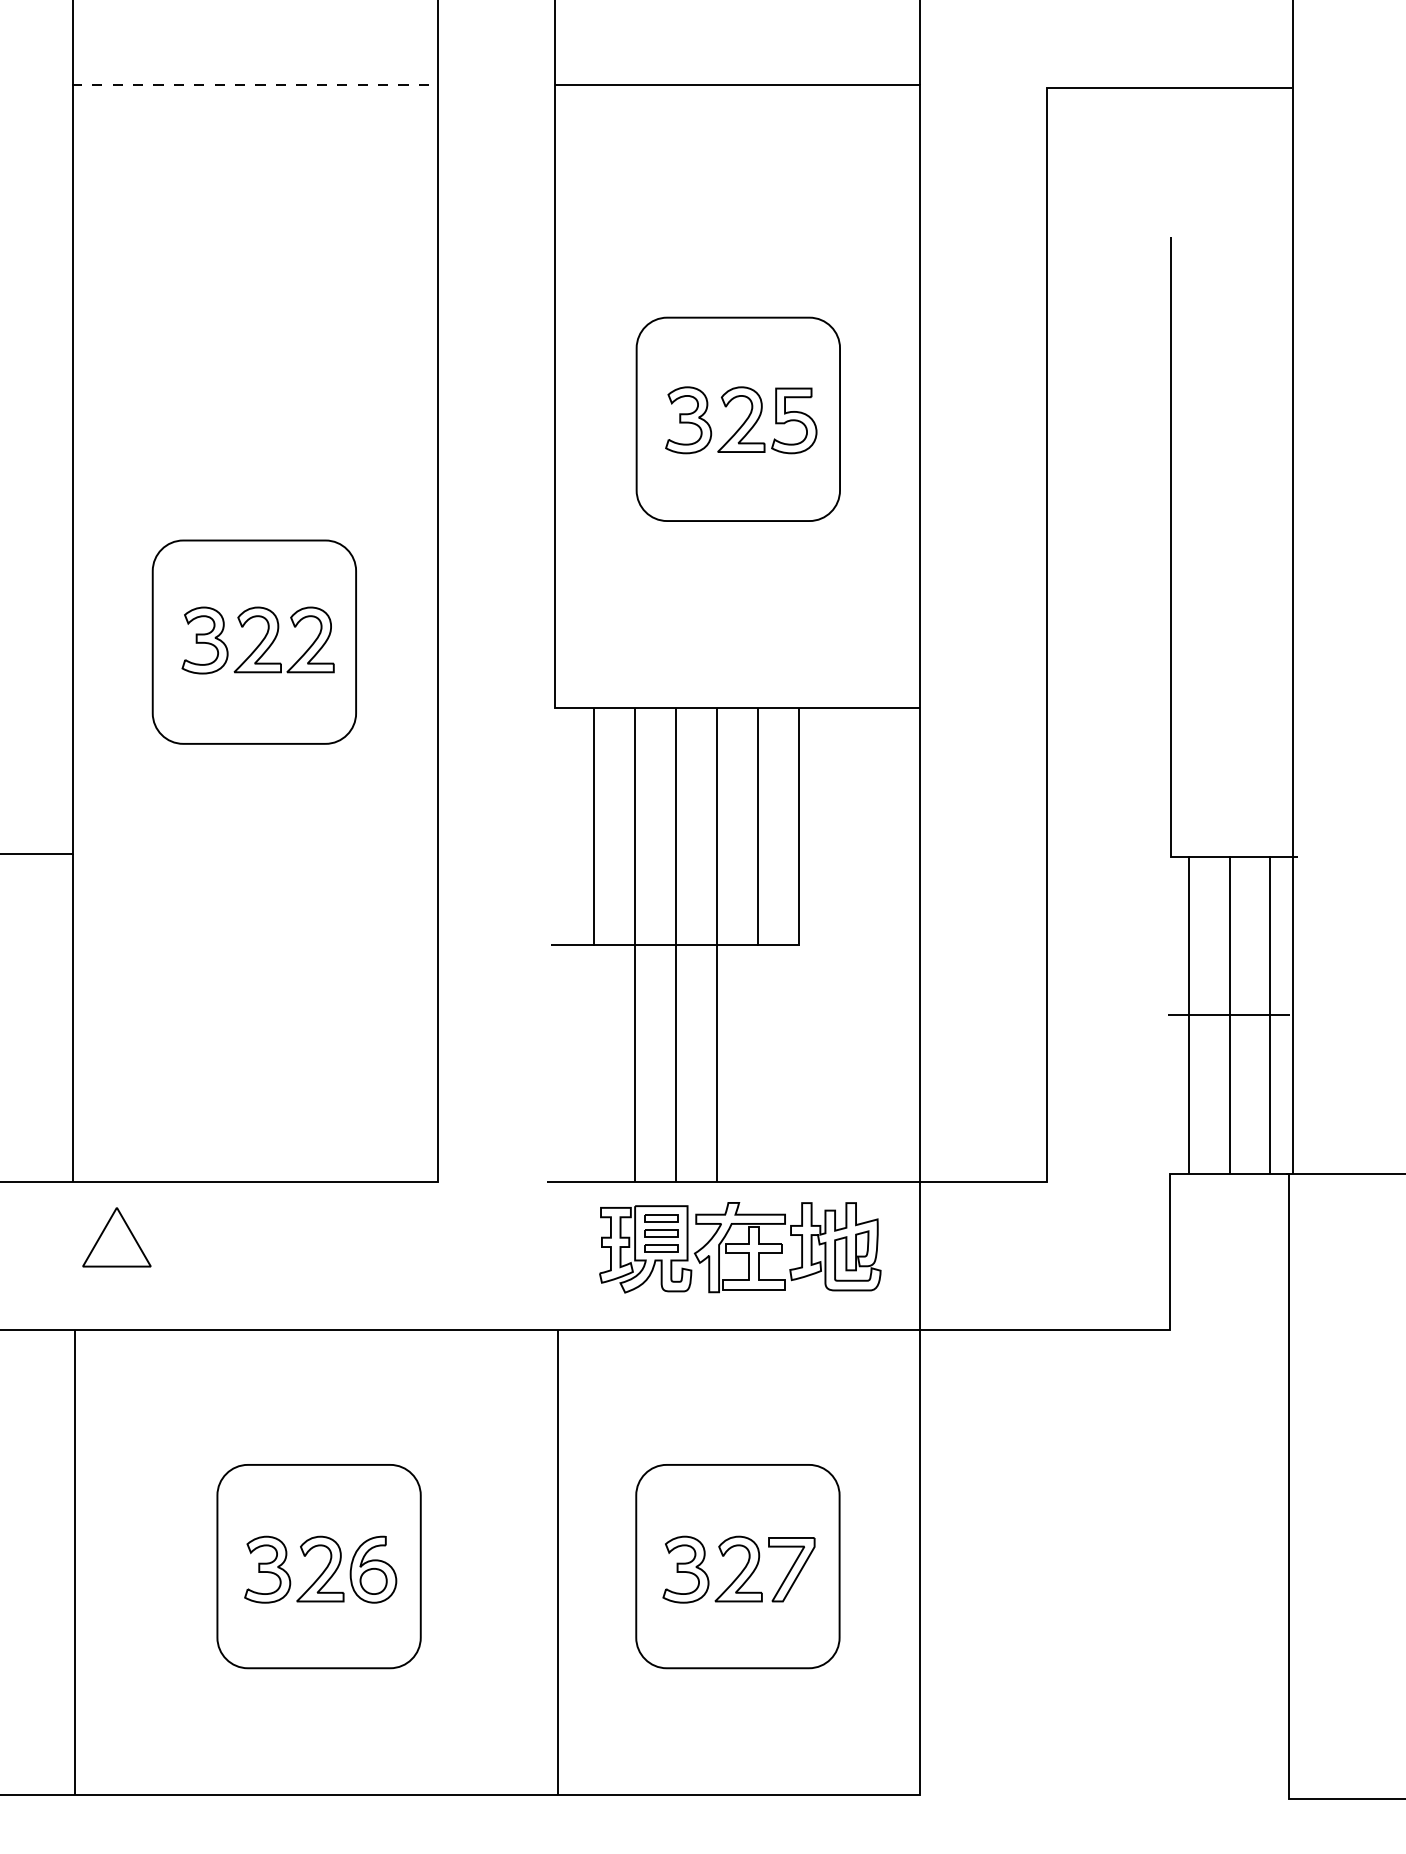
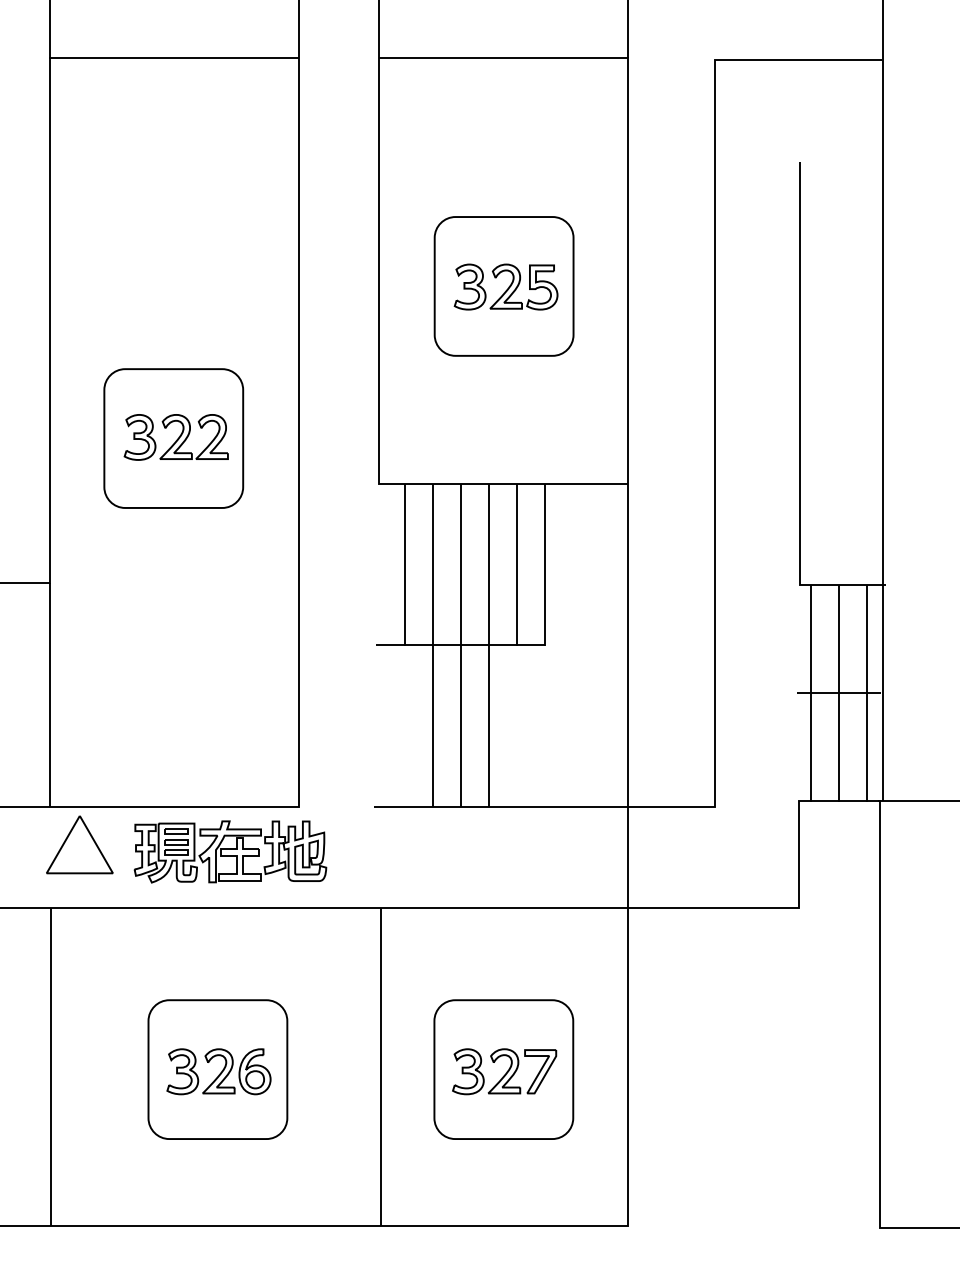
line: (254, 84) -> (173, 57), dashed -> solid
part: (116, 1236) -> (79, 844), size x1.43
part: (740, 1247) -> (230, 851), moved

